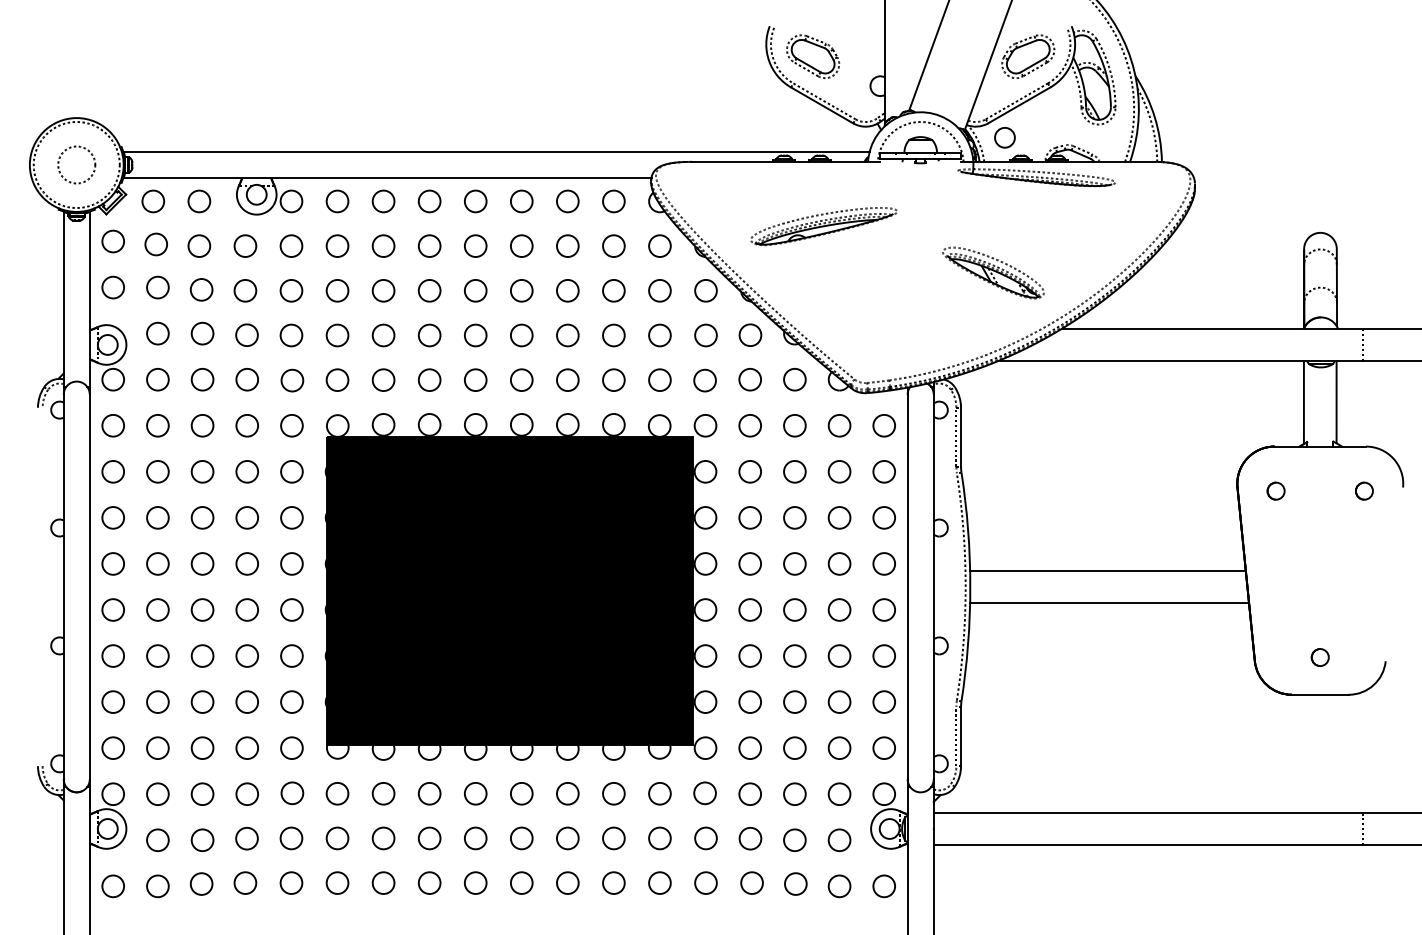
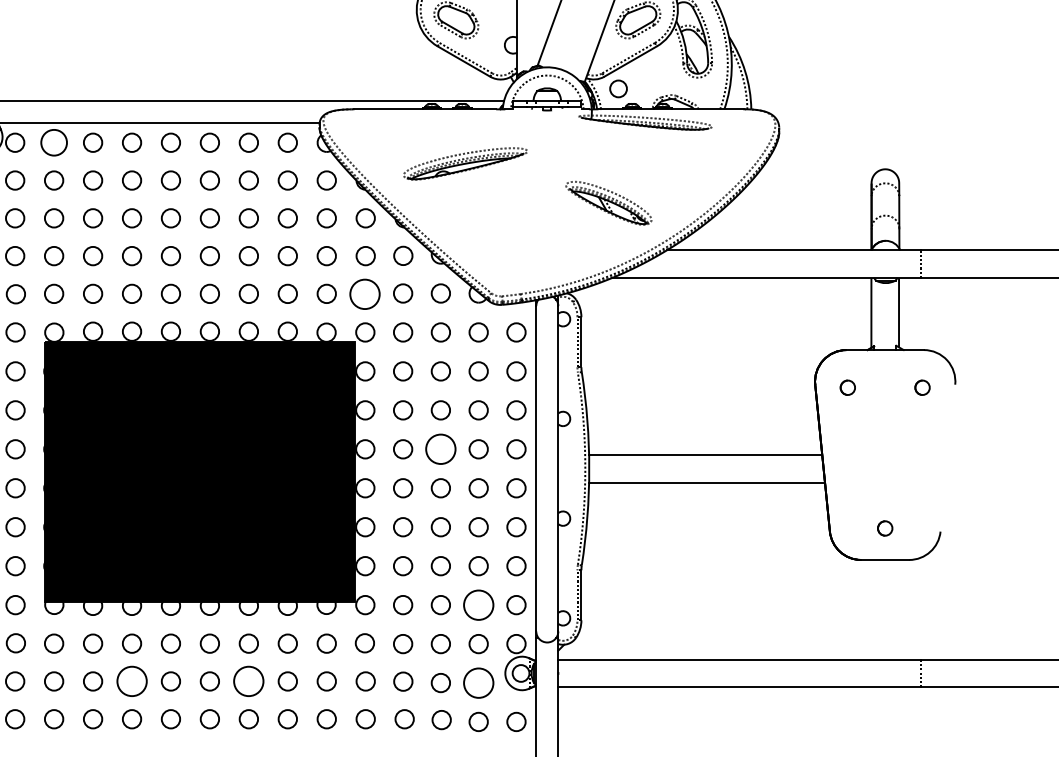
circle: (337, 201) -> (54, 142), size x1.4
circle: (704, 380) -> (364, 294), size x1.6
circle: (794, 563) -> (440, 448), size x1.6
circle: (839, 747) -> (478, 604), size x1.6
circle: (429, 838) -> (131, 681), size x1.6
circle: (567, 838) -> (248, 681), size x1.6
circle: (839, 839) -> (478, 682), size x1.6

